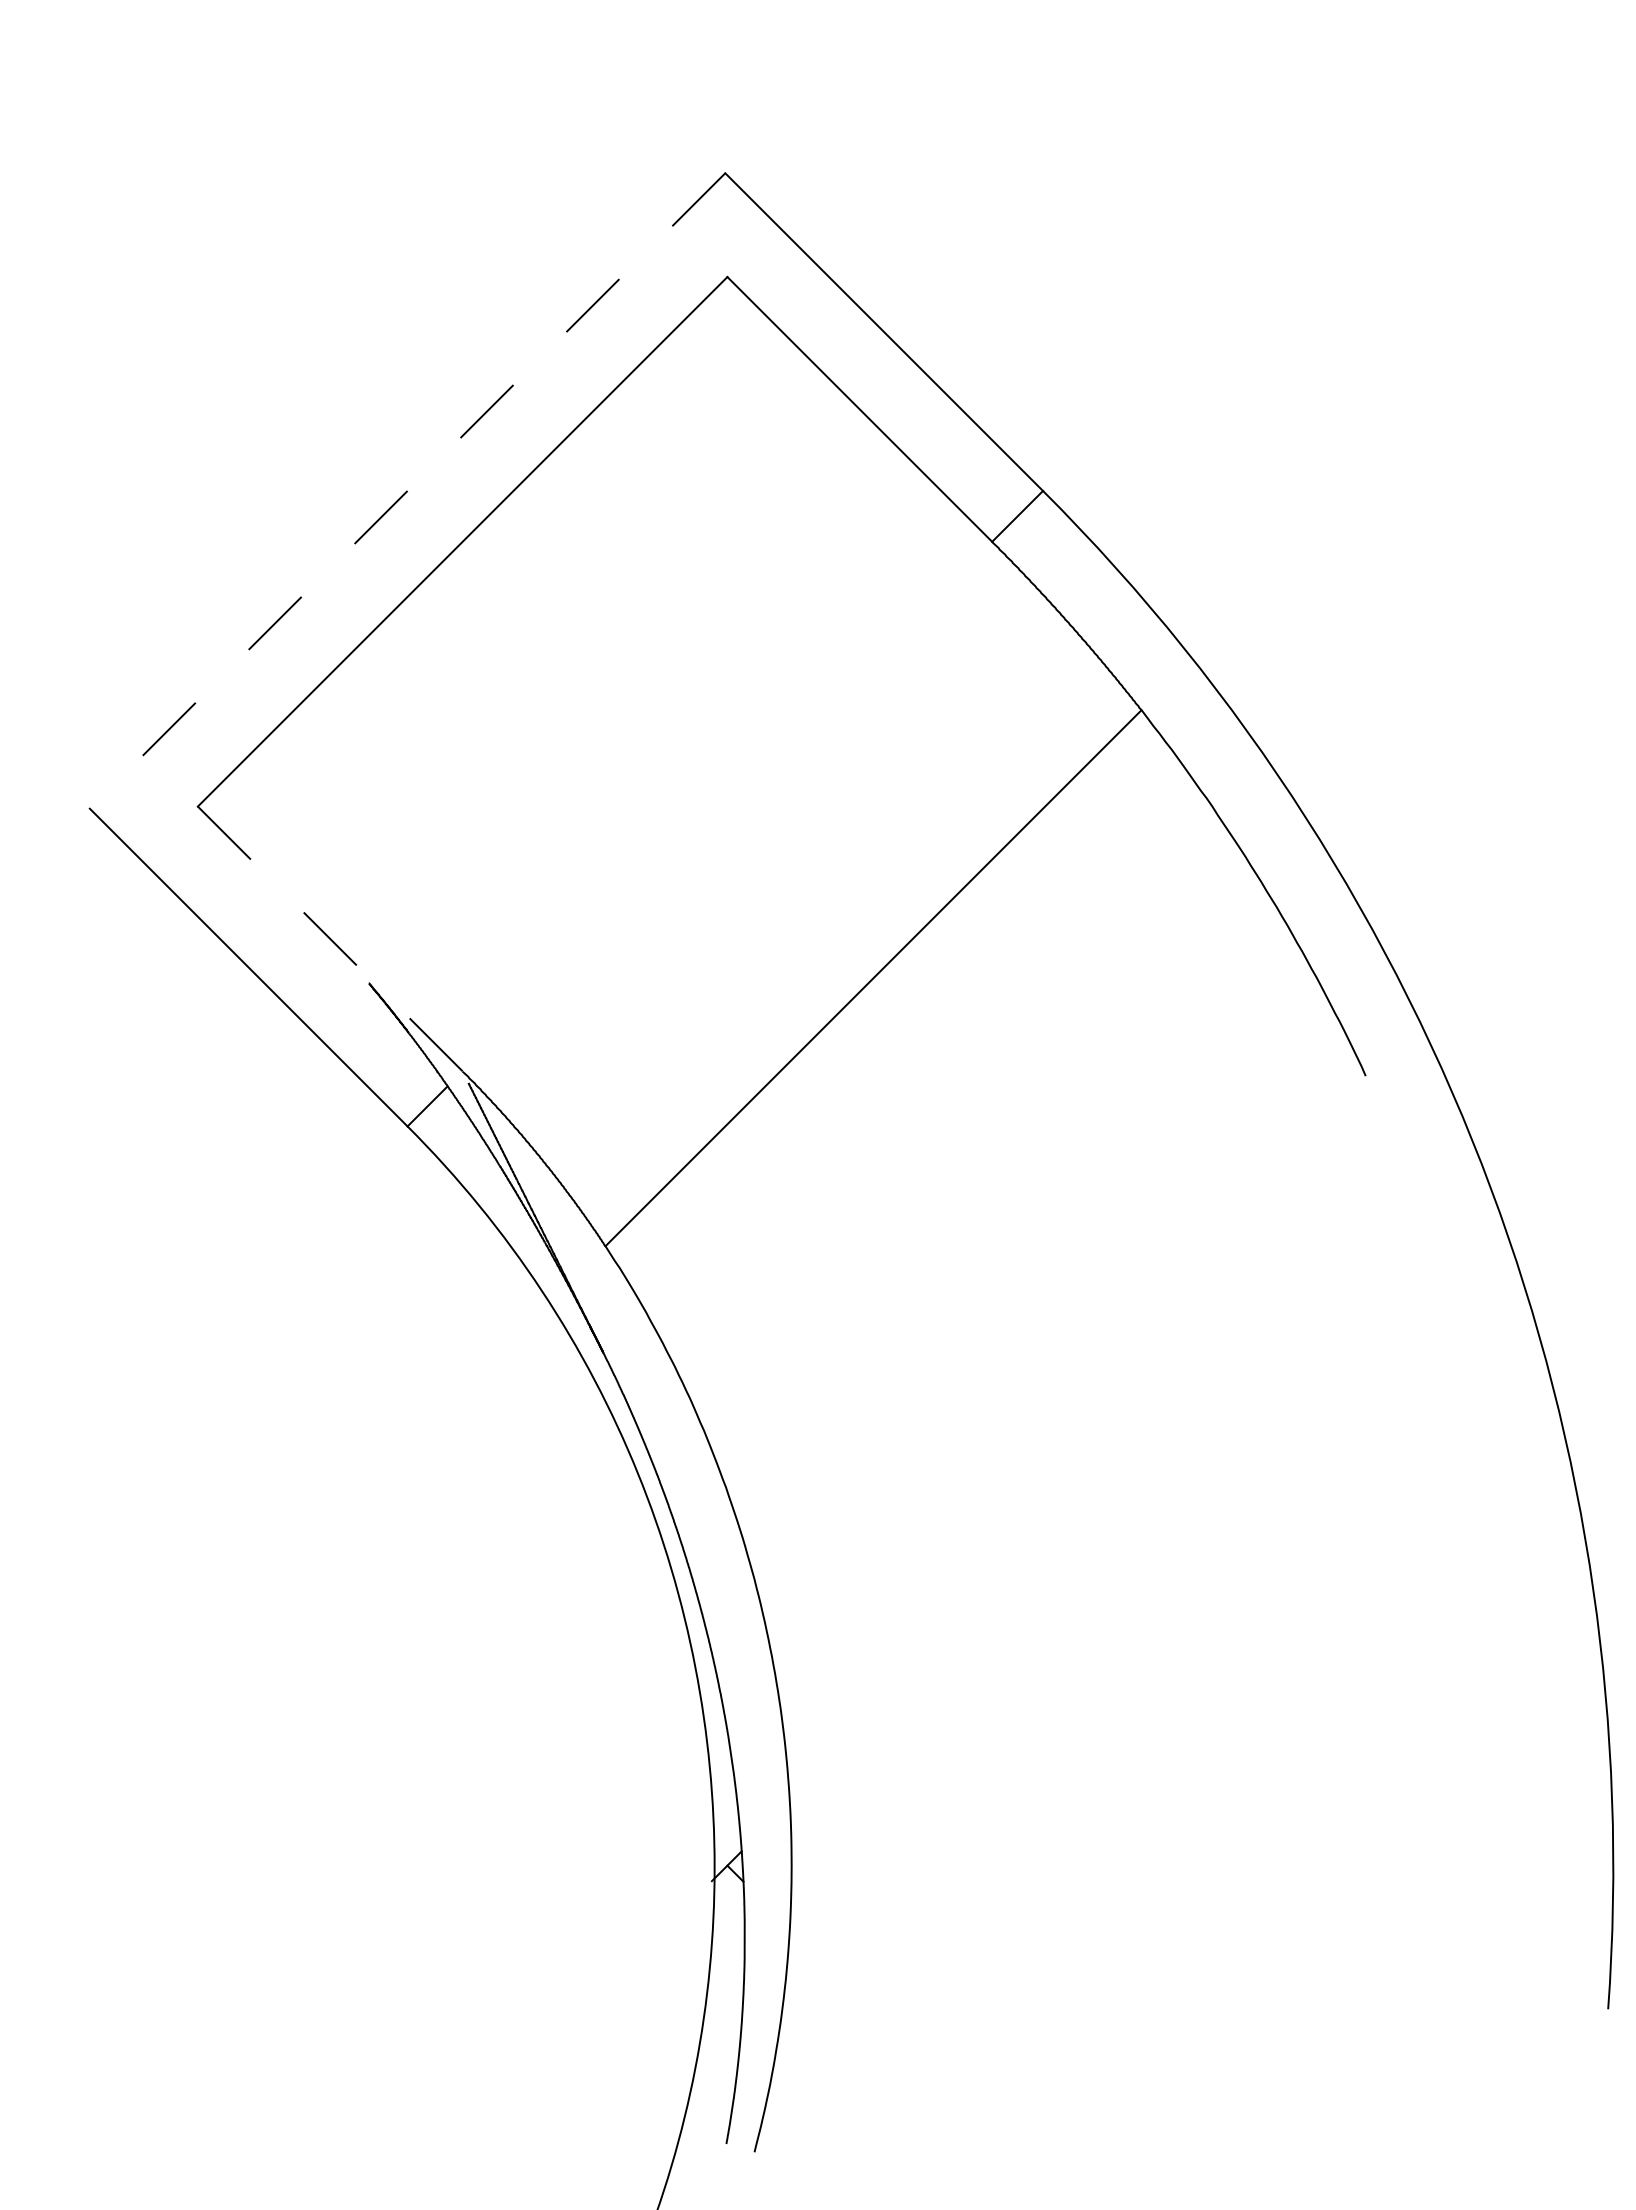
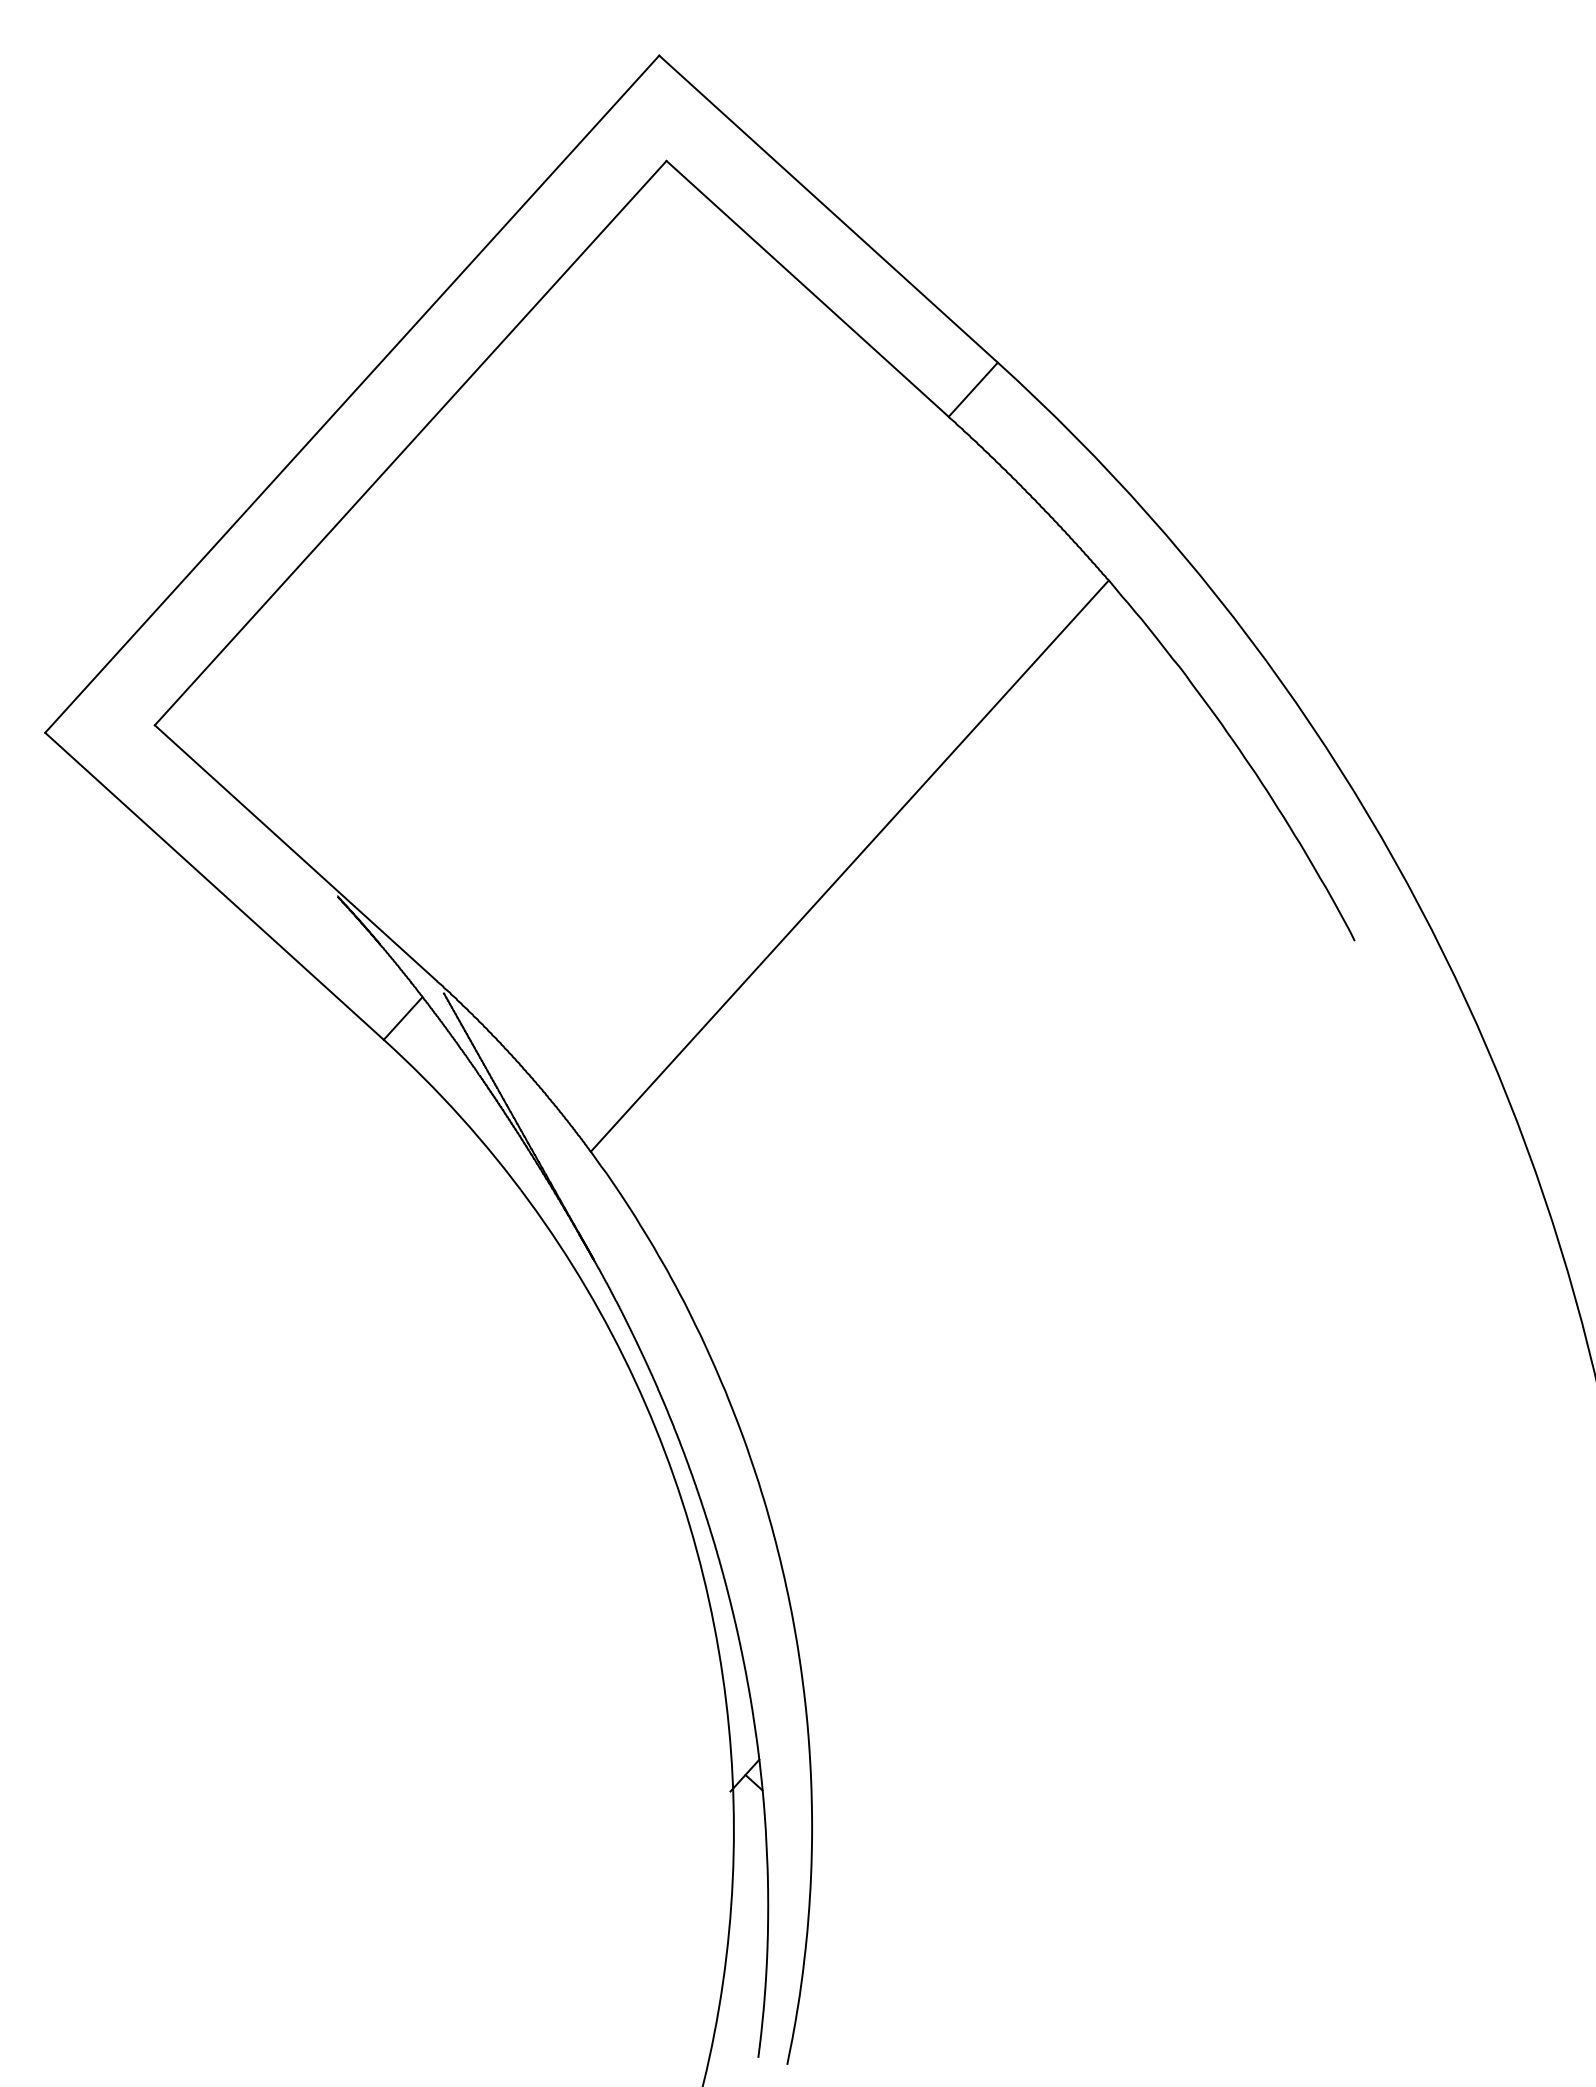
line: (407, 491) -> (352, 394), dashed -> solid
line: (329, 938) -> (295, 852), dashed -> solid

